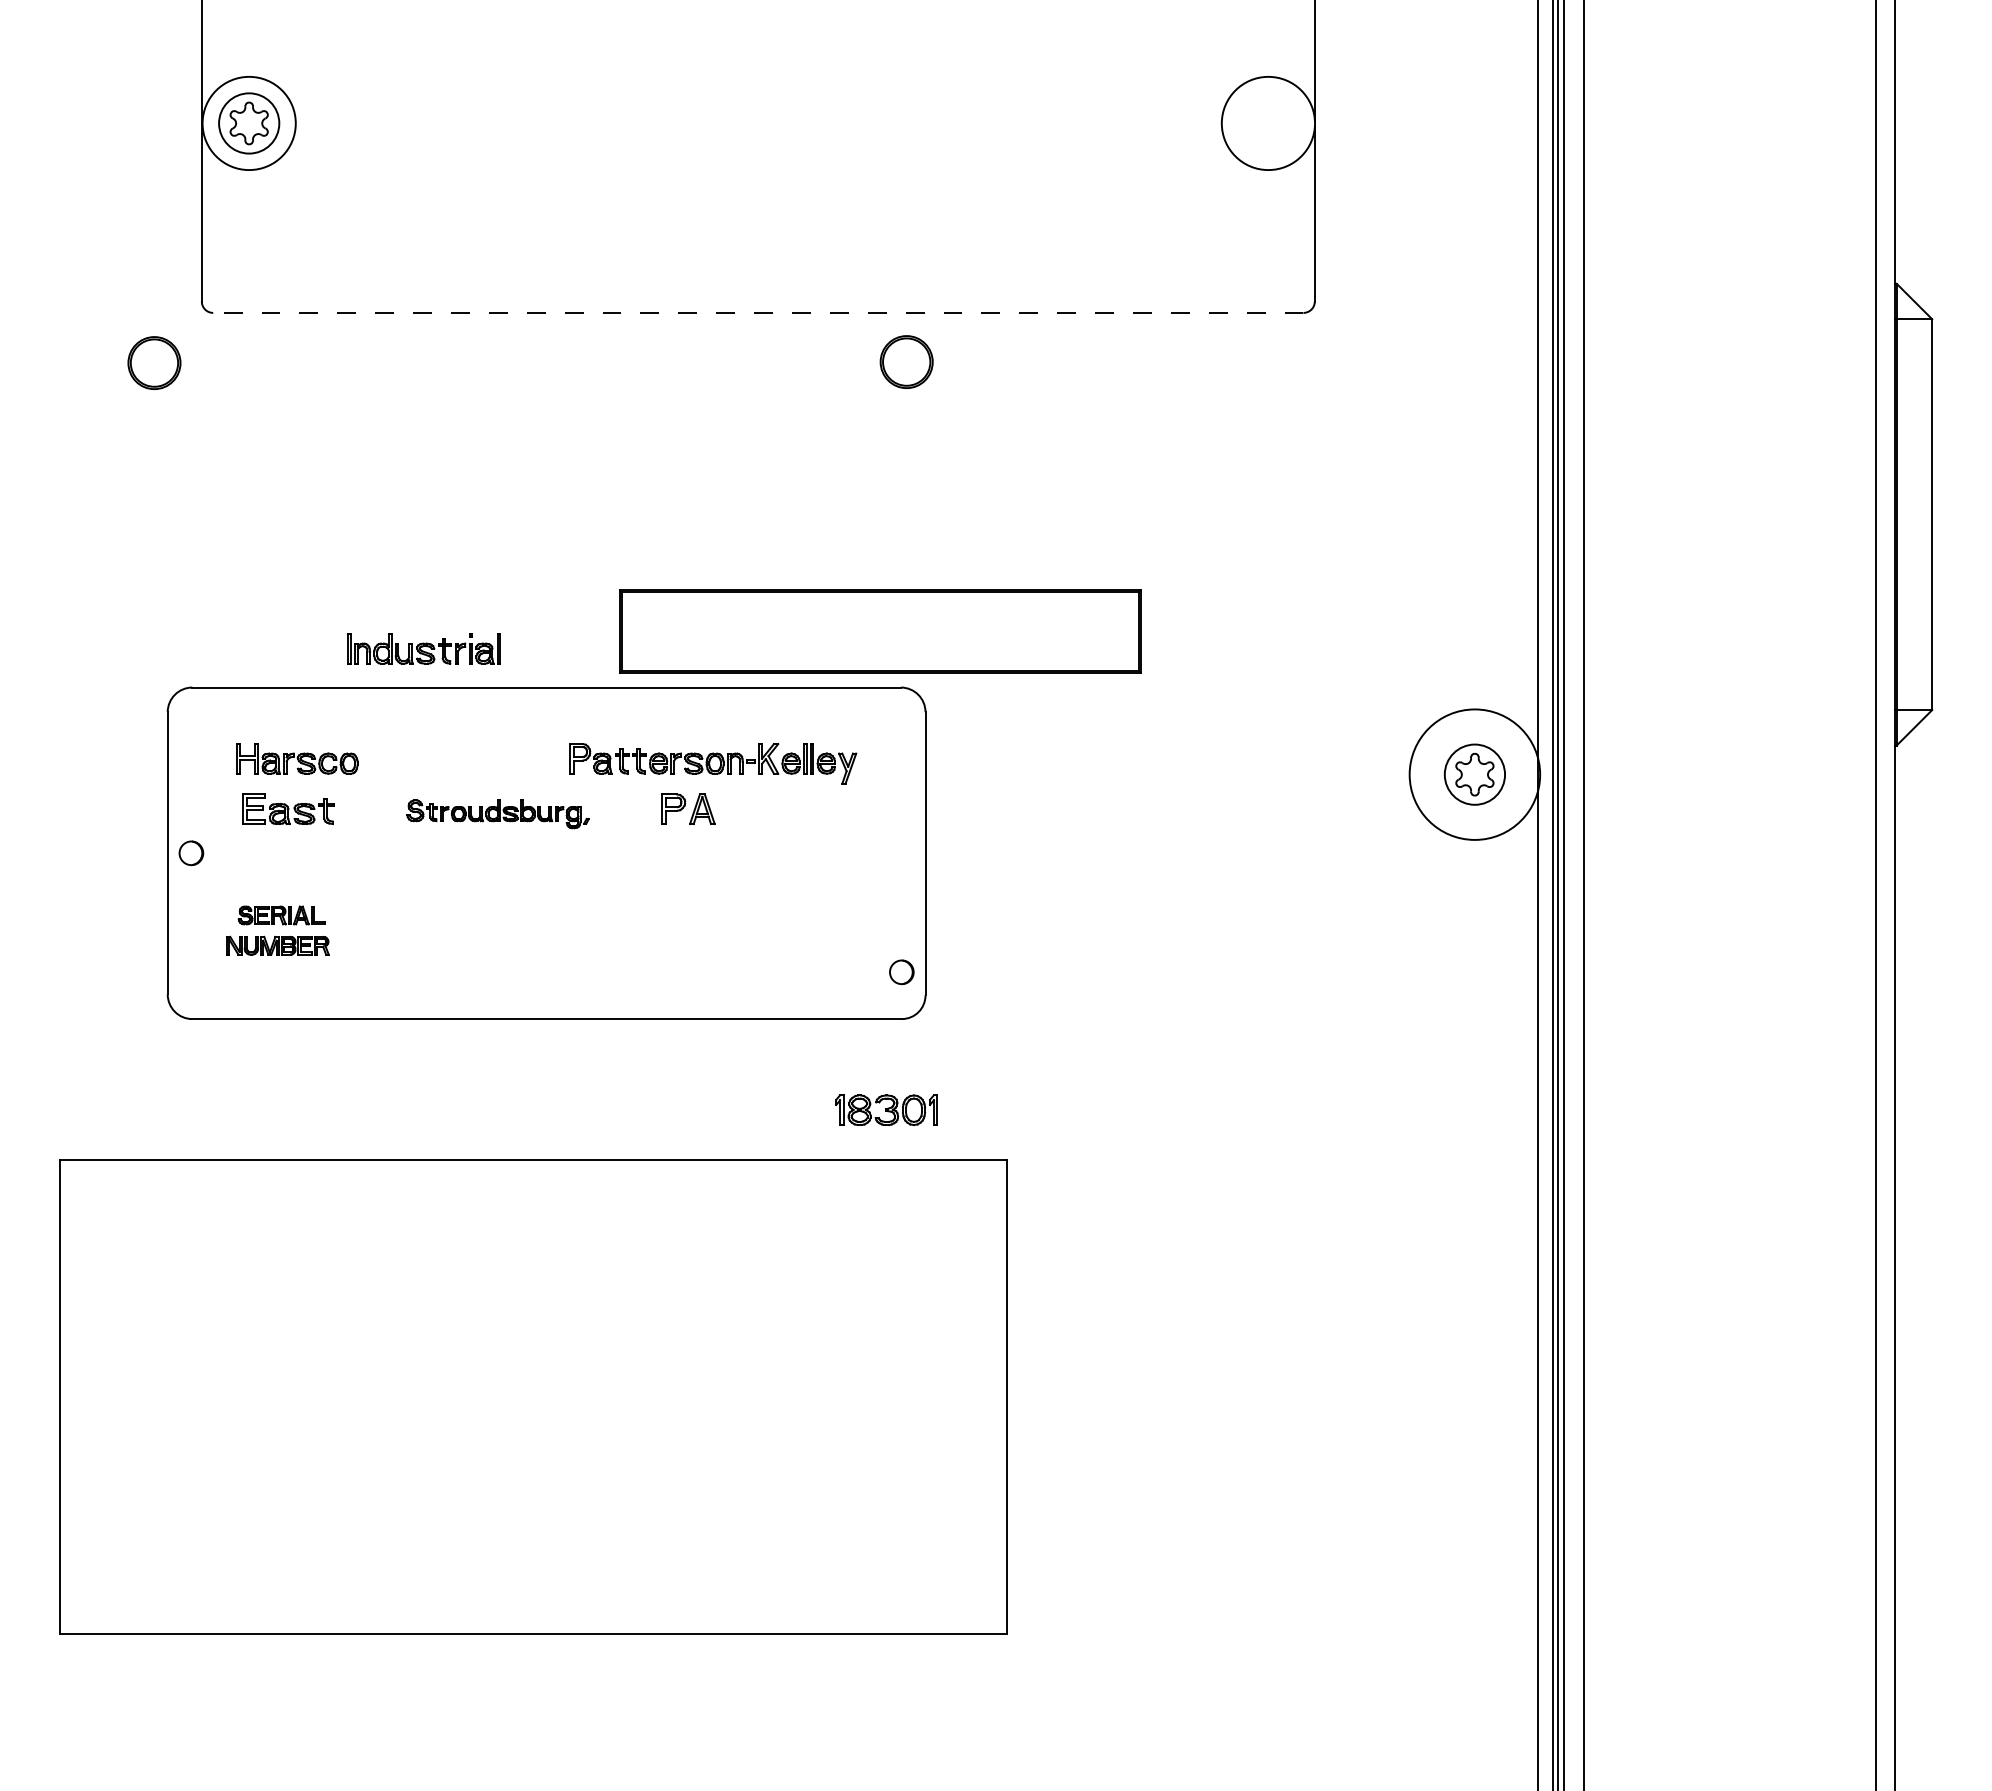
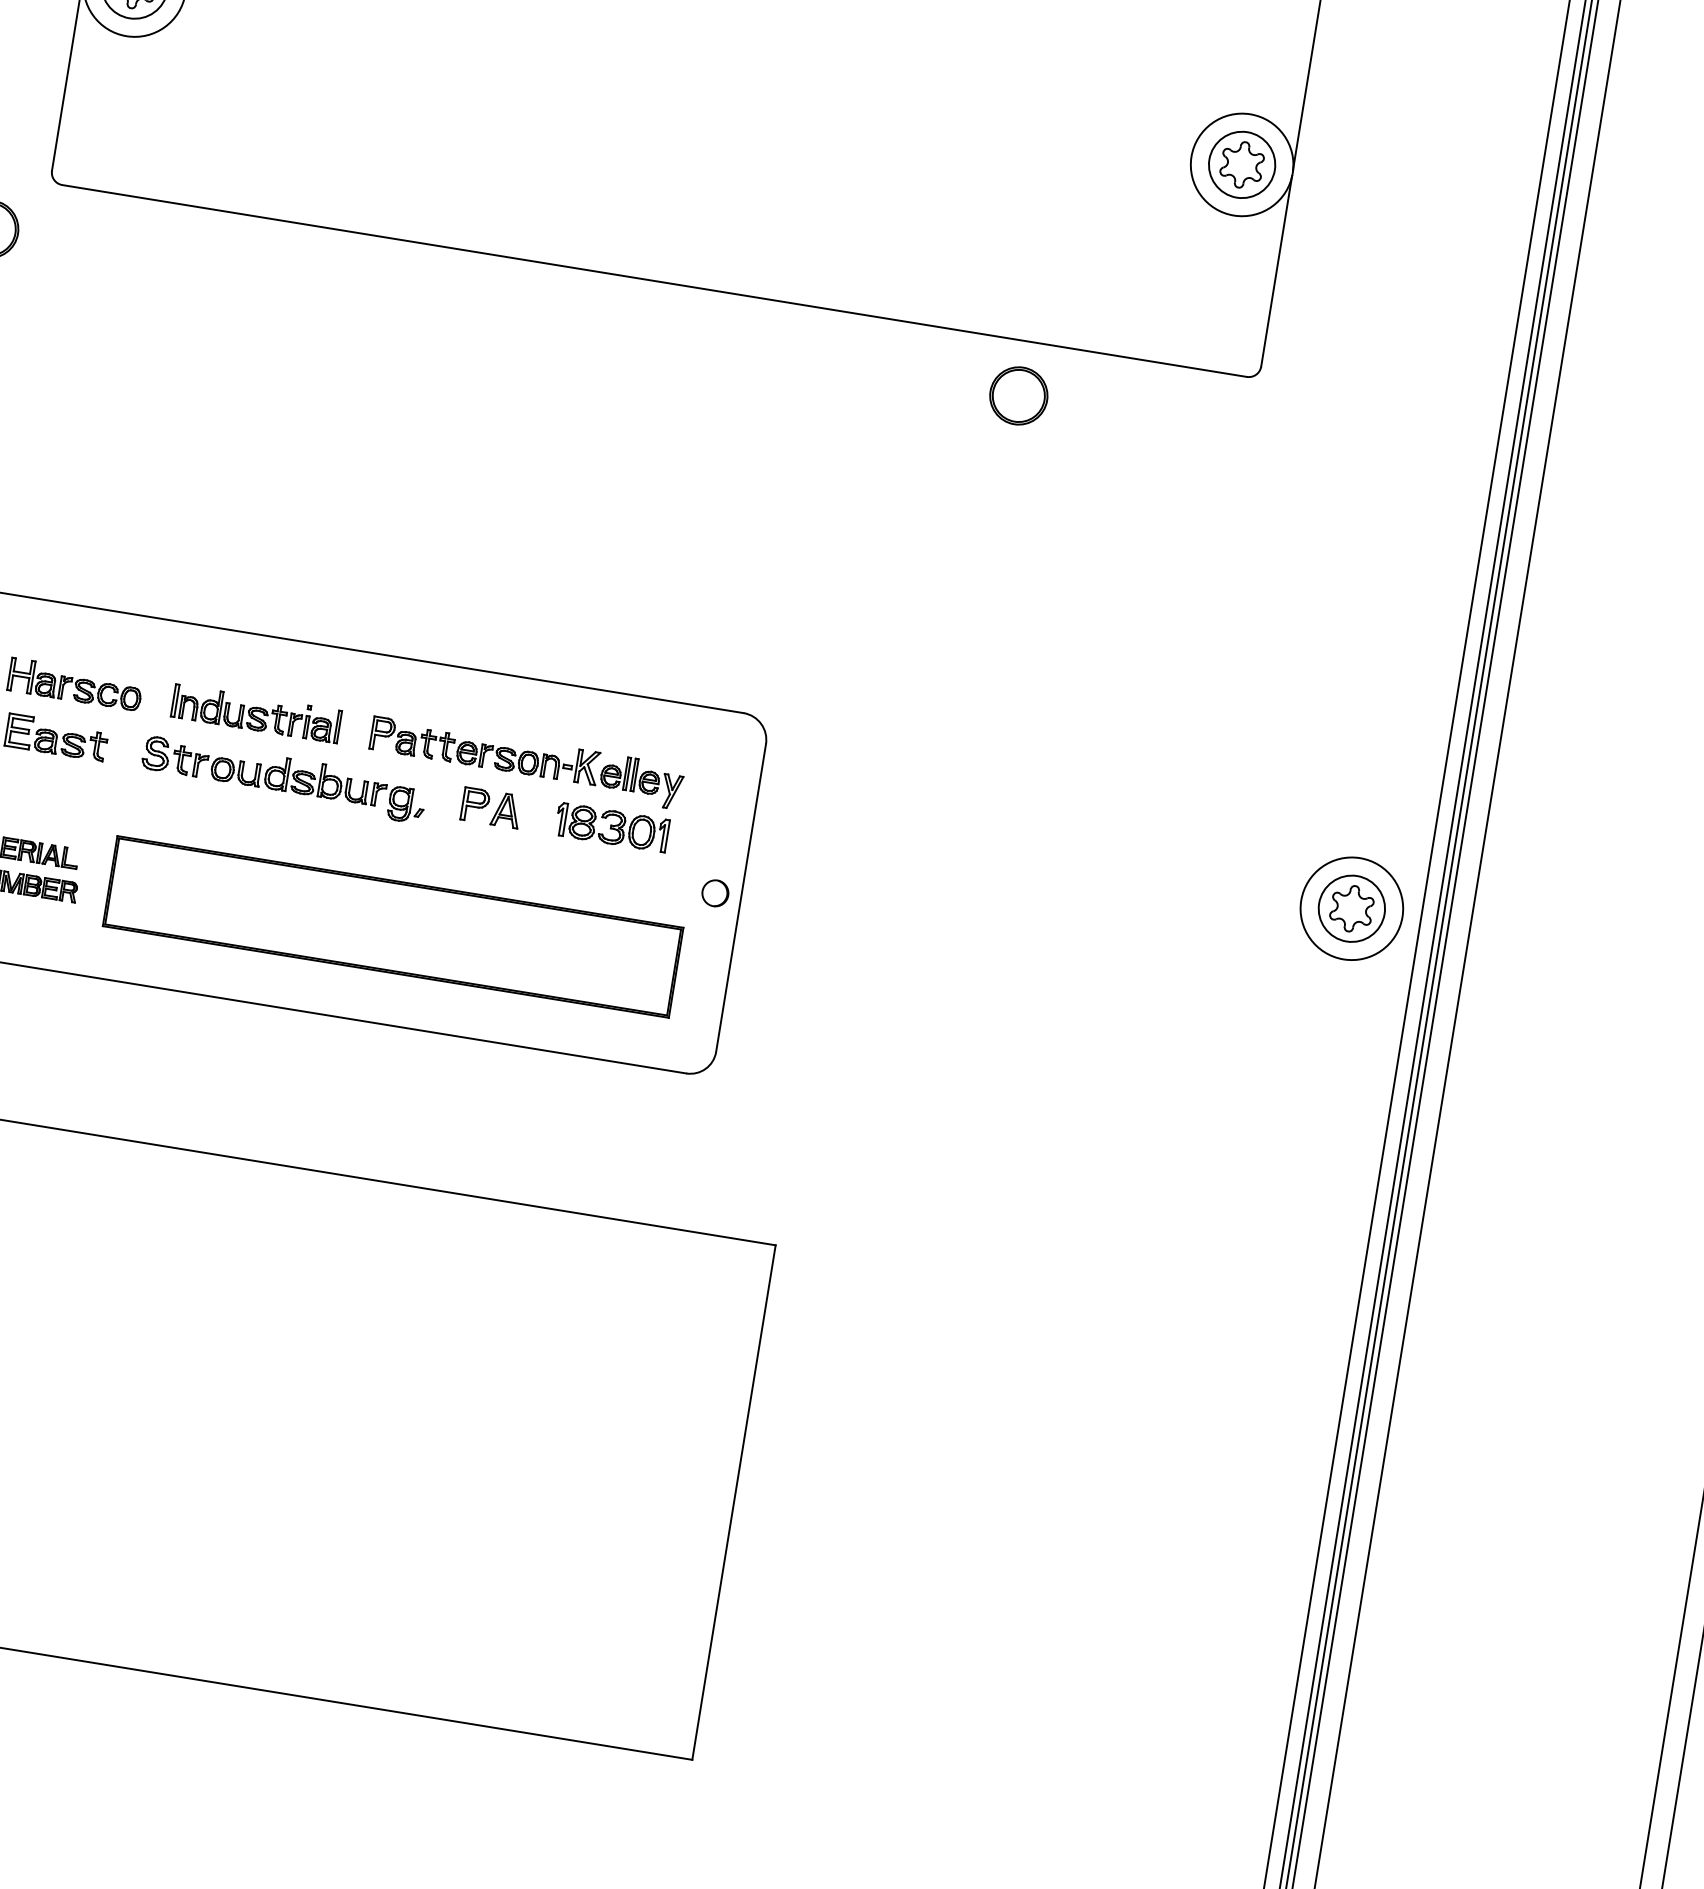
part: (1268, 123) -> (1242, 164), added
line: (757, 312) -> (653, 280), dashed -> solid
part: (906, 361) -> (1018, 395), moved
part: (880, 631) -> (392, 927), moved
part: (423, 648) -> (255, 713), moved
circle: (1474, 774) -> (1351, 908), size x0.71
part: (497, 814) -> (282, 780), size x1.43
circle: (901, 971) -> (715, 892), moved
part: (886, 1109) -> (612, 826), moved

